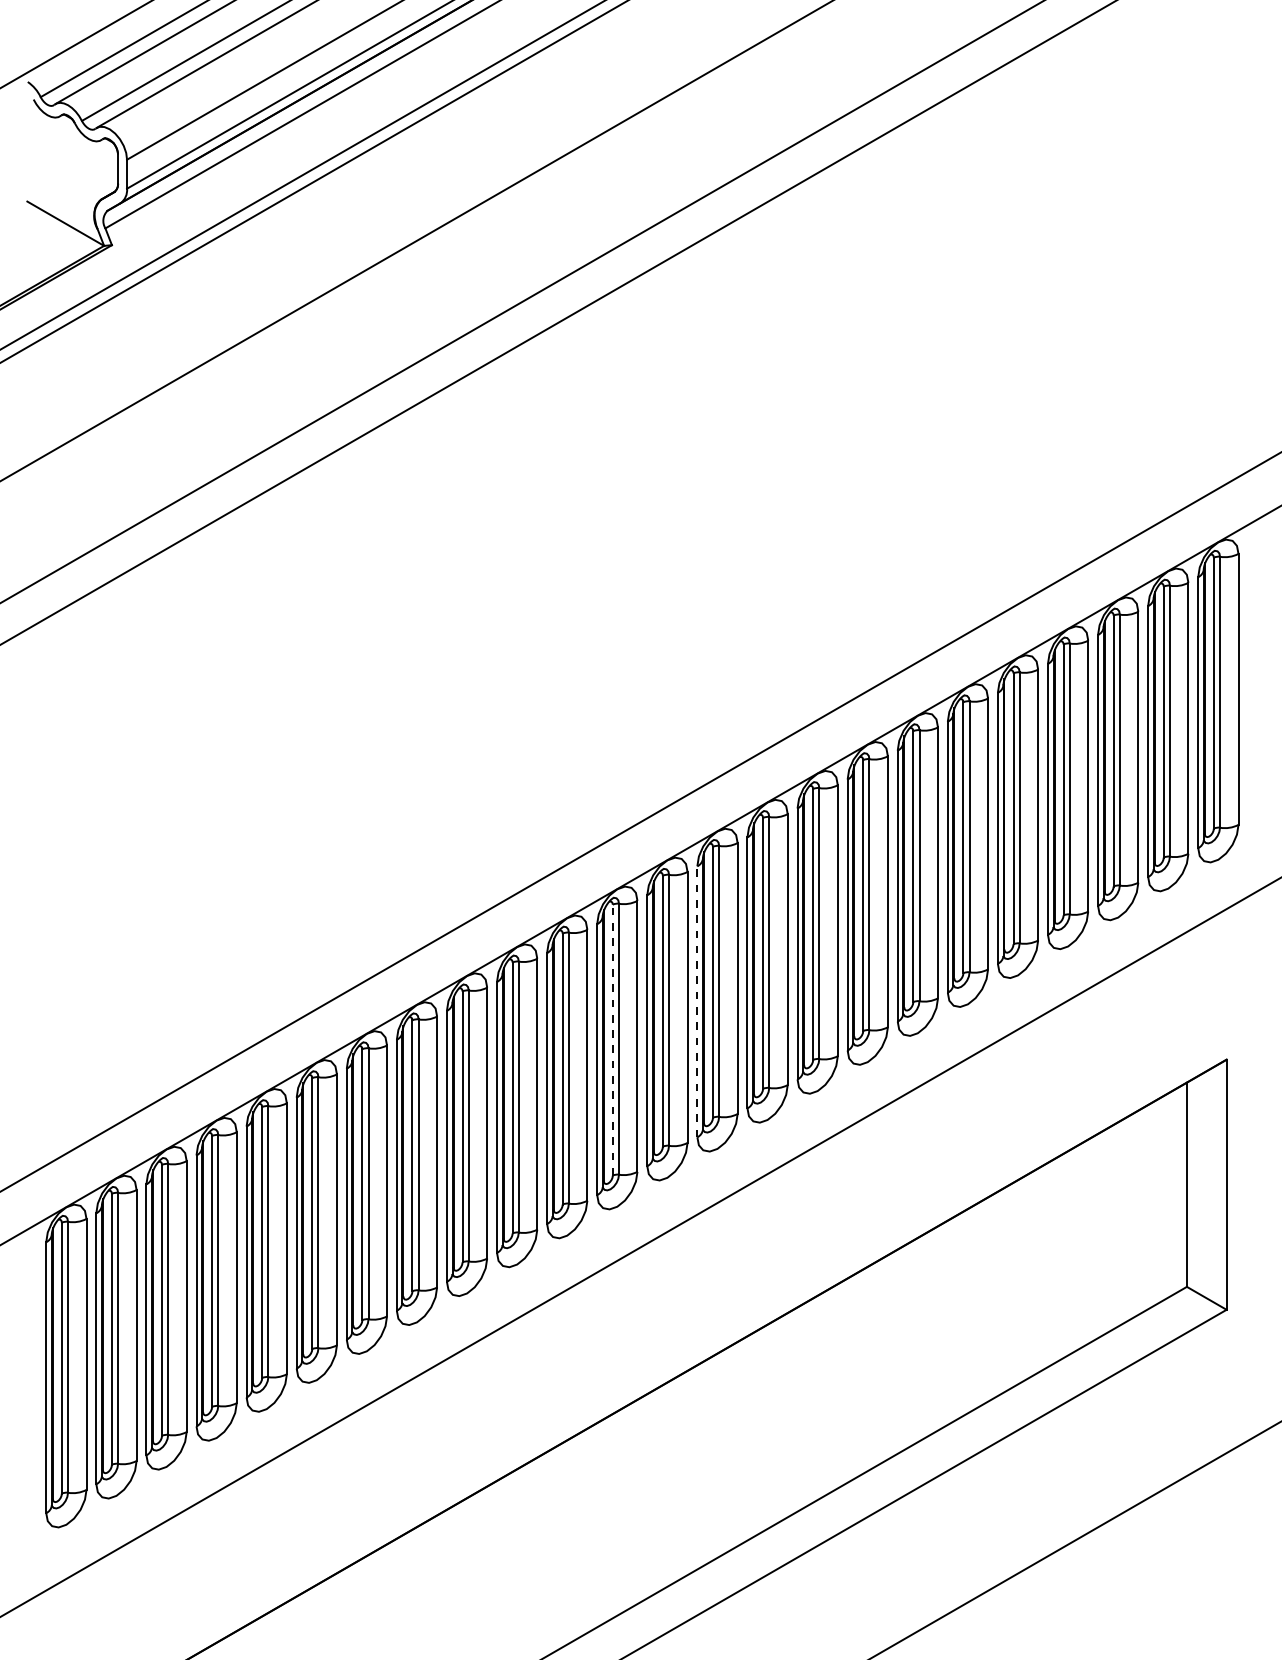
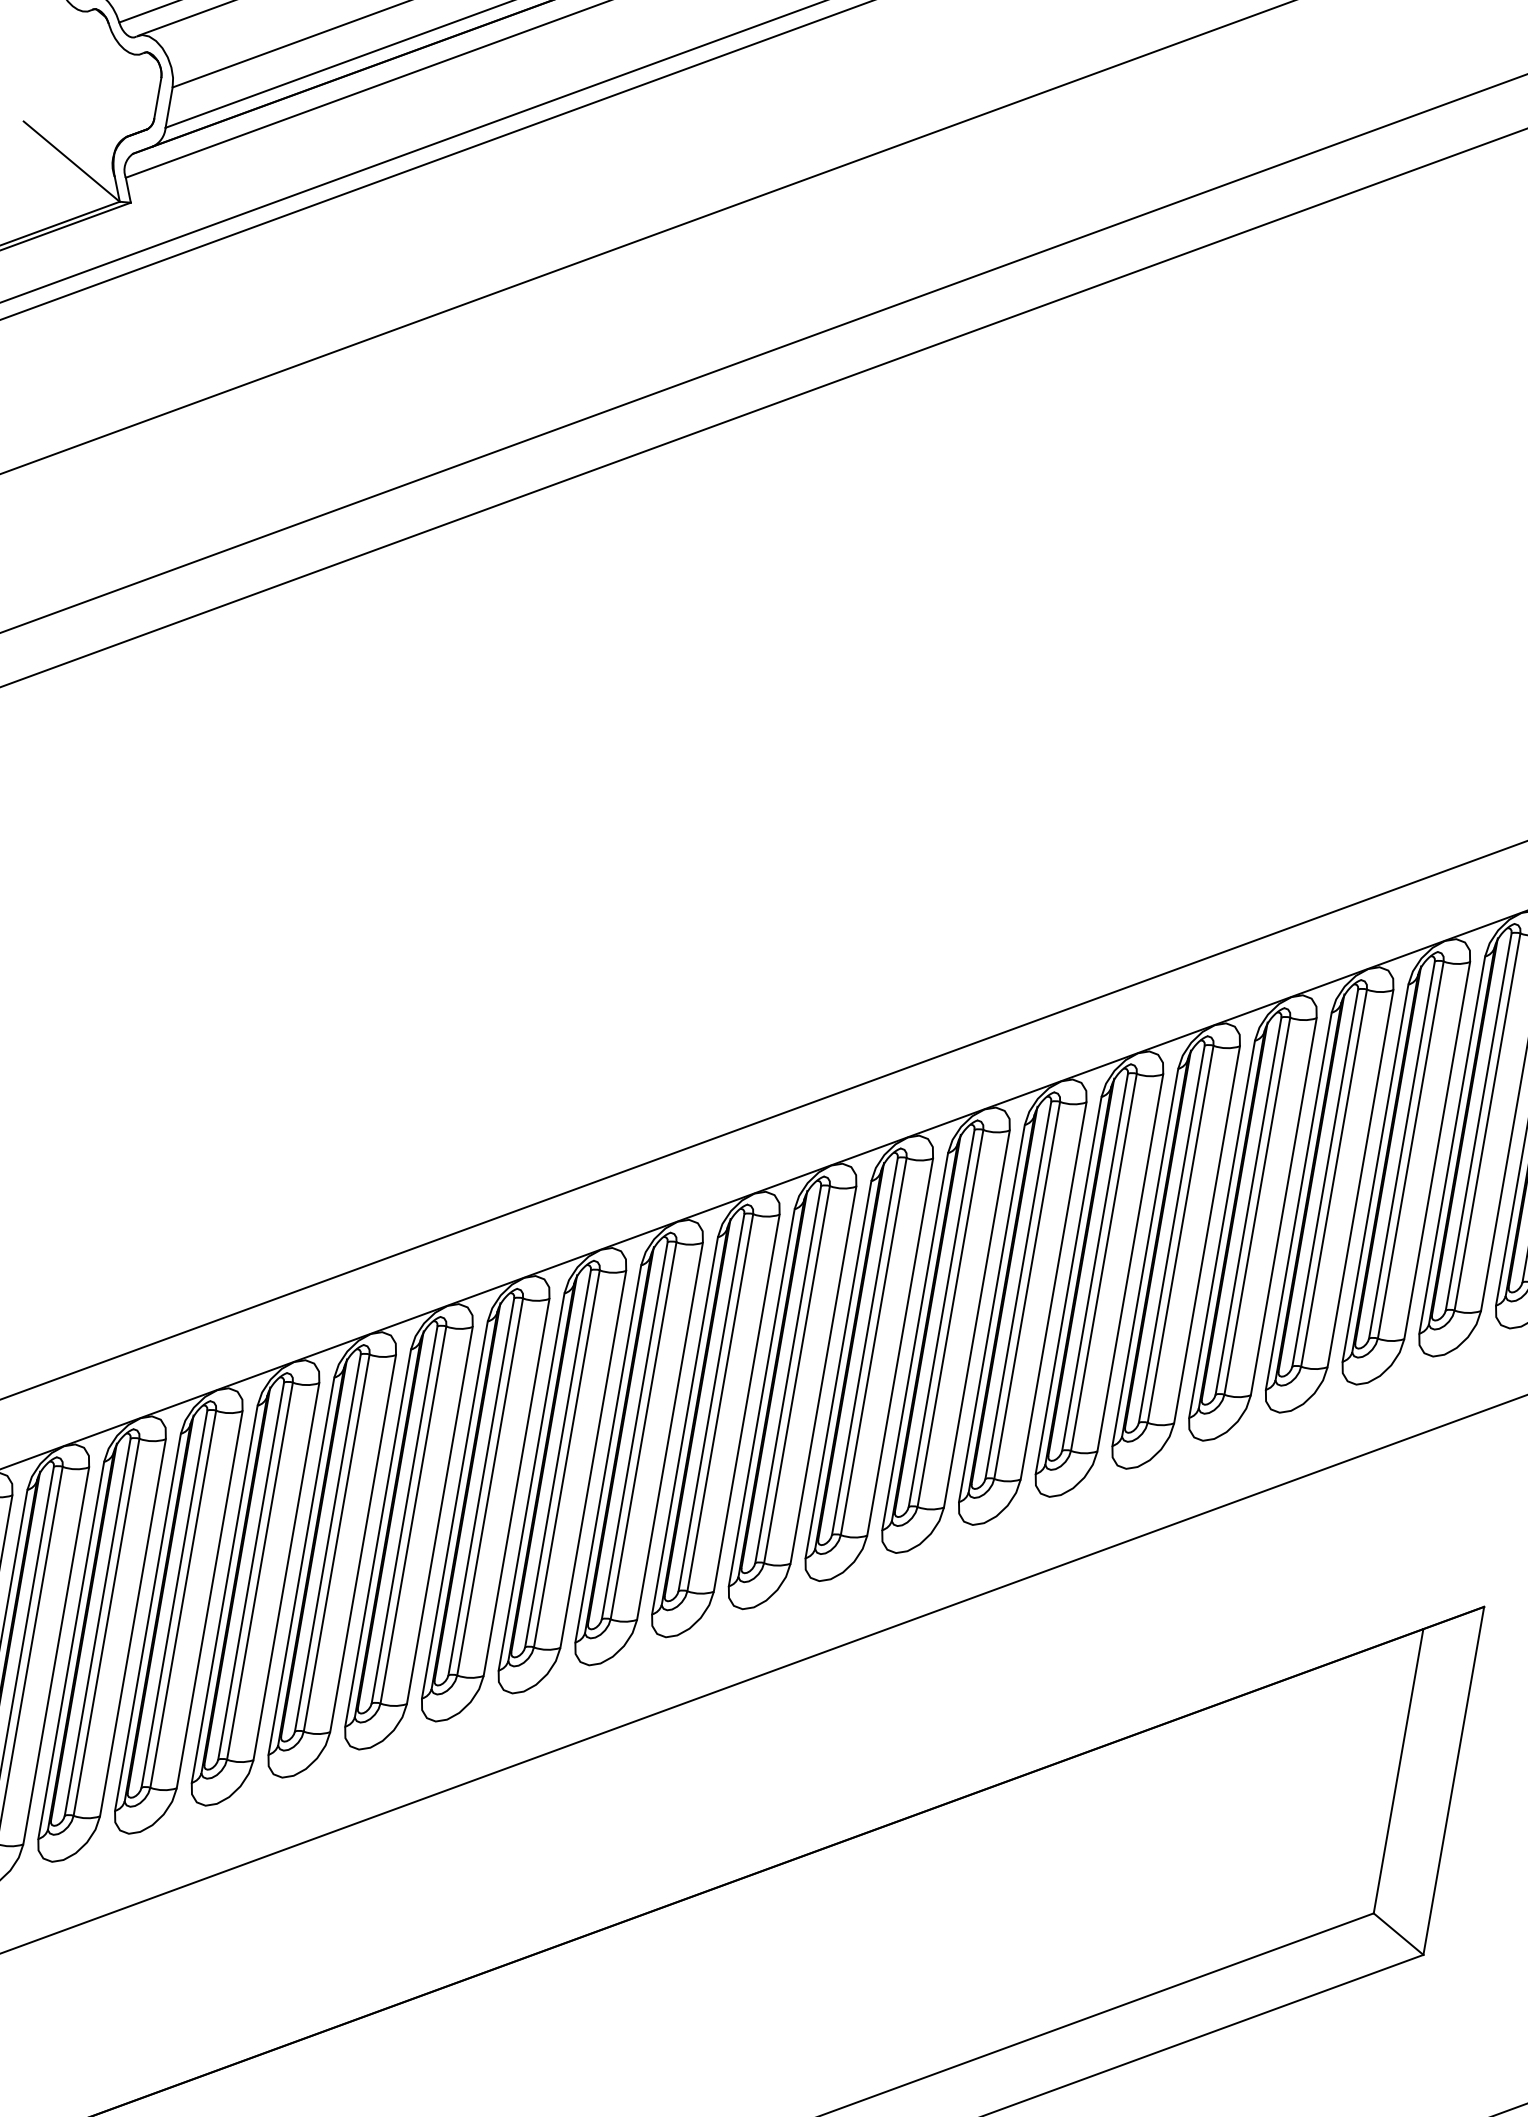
line: (697, 1001) -> (761, 1397), dashed -> solid
line: (612, 1039) -> (634, 1429), dashed -> solid

